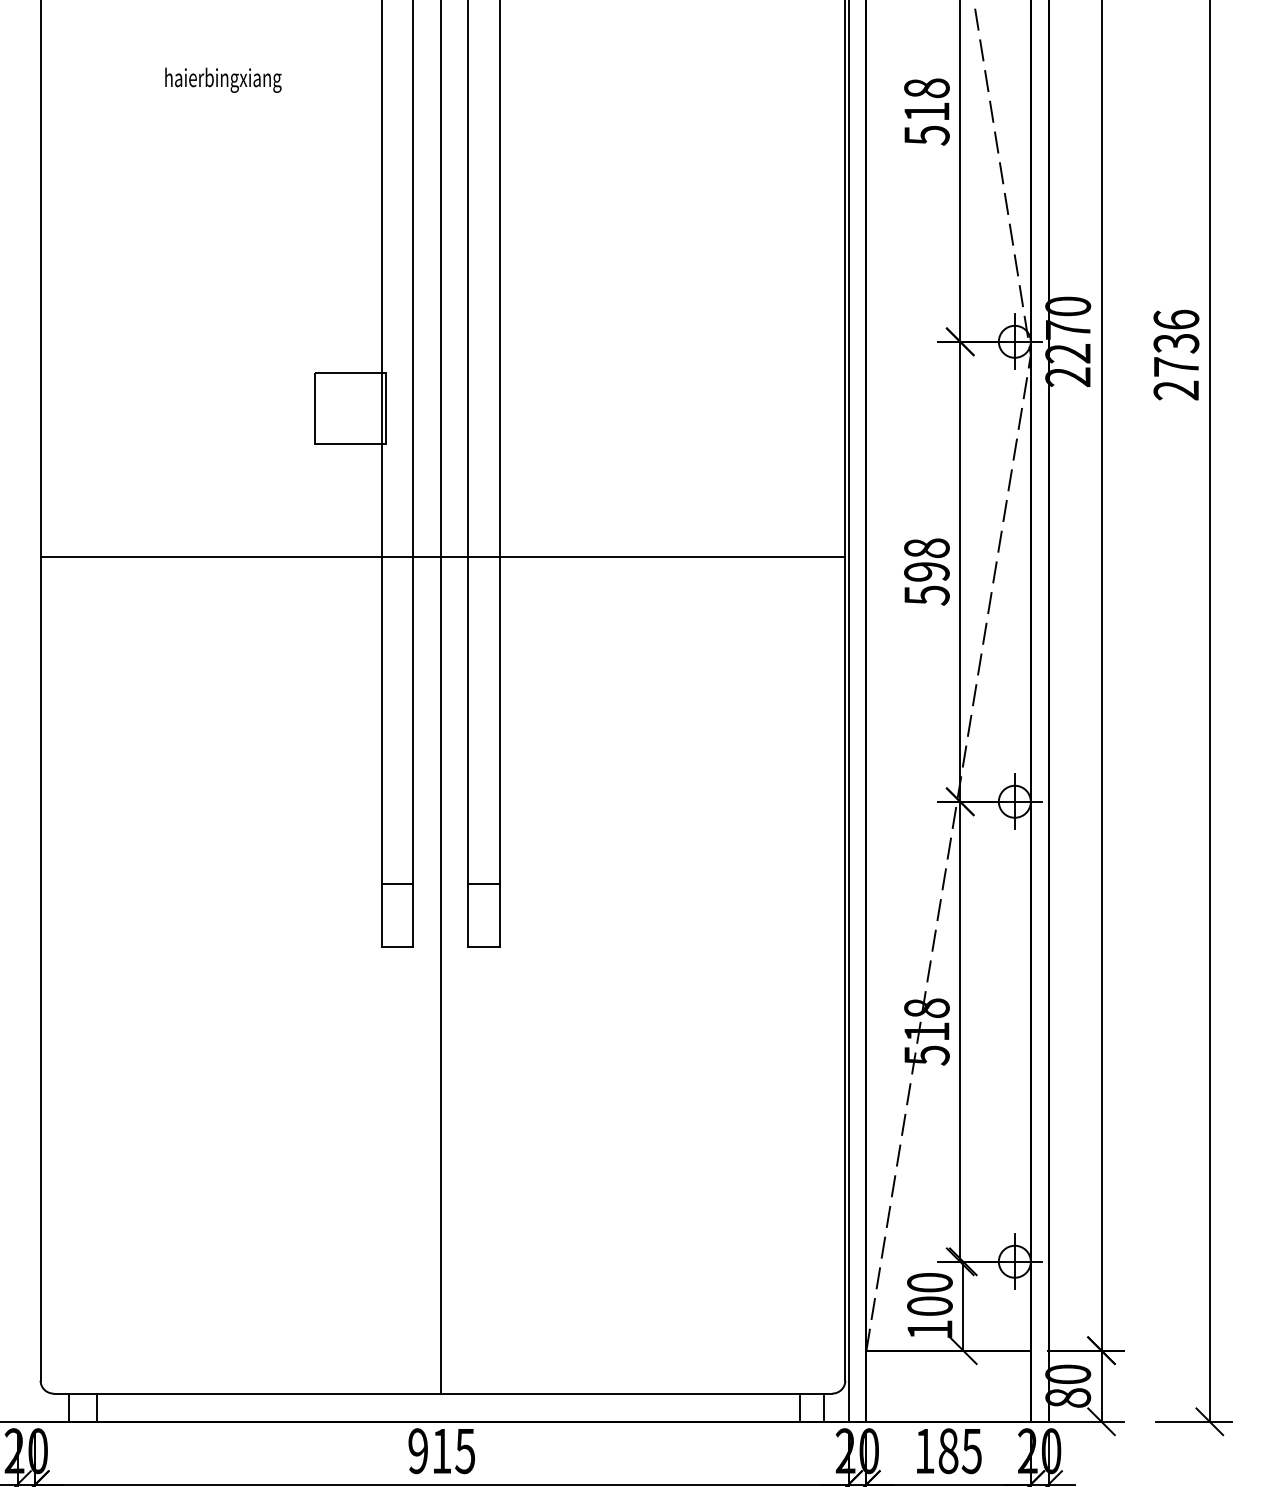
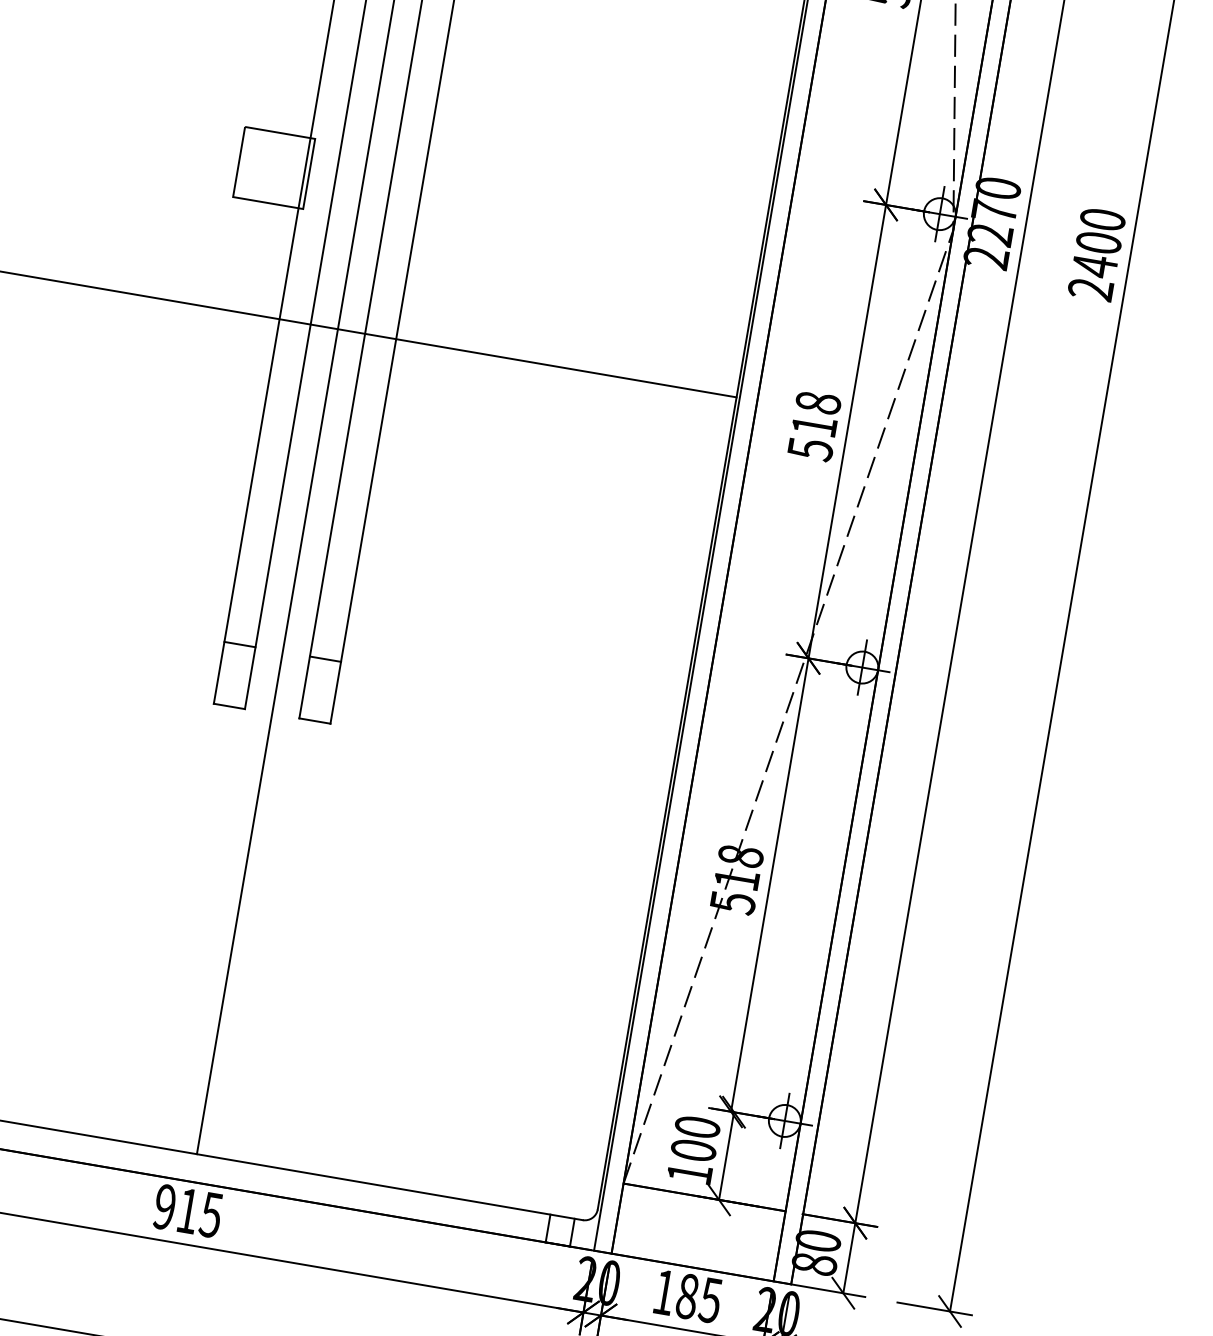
text: (1176, 343) -> (1098, 243), 2736 -> 2400
text: (926, 571) -> (814, 425), 598 -> 518

